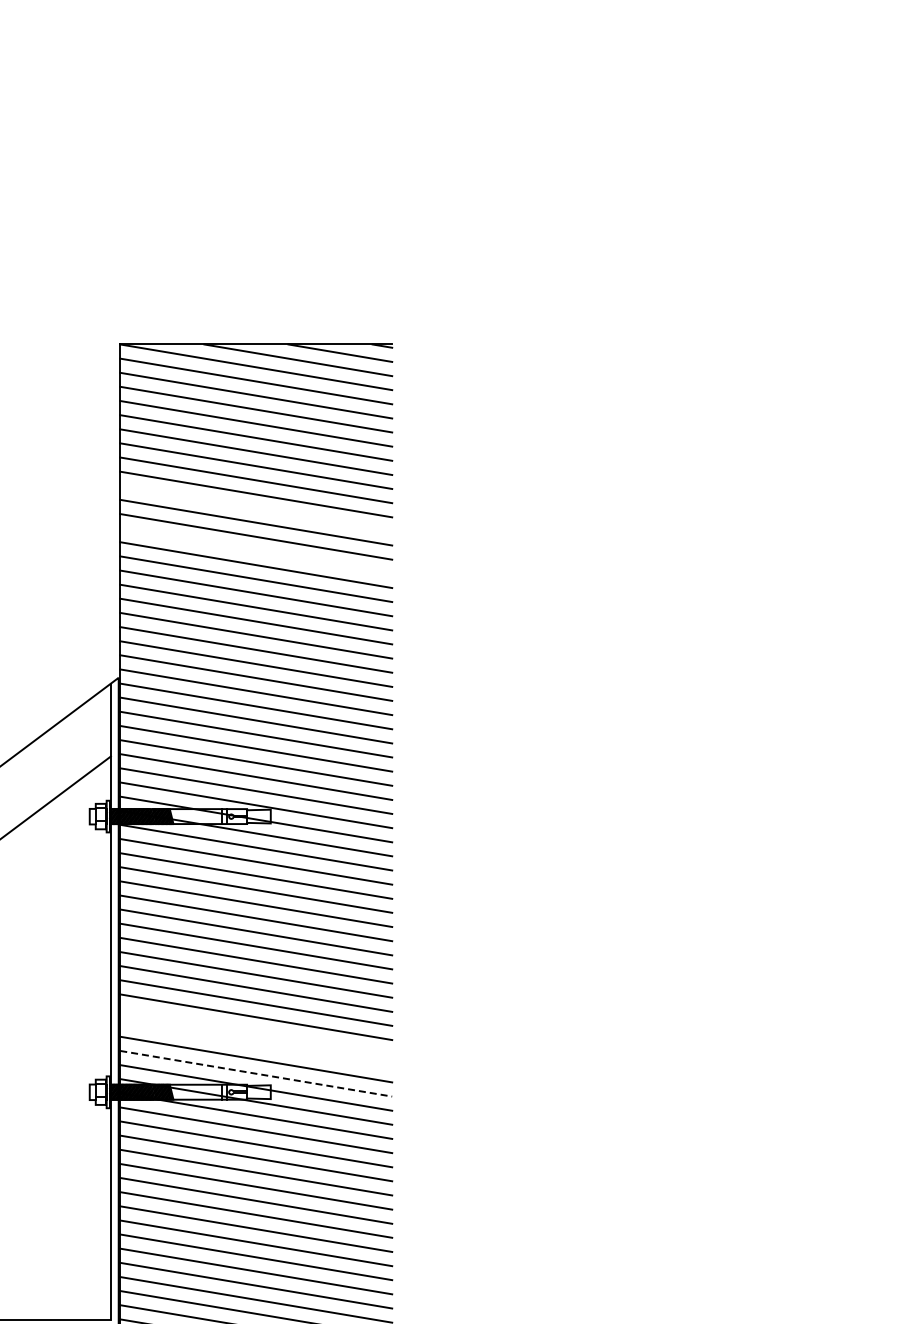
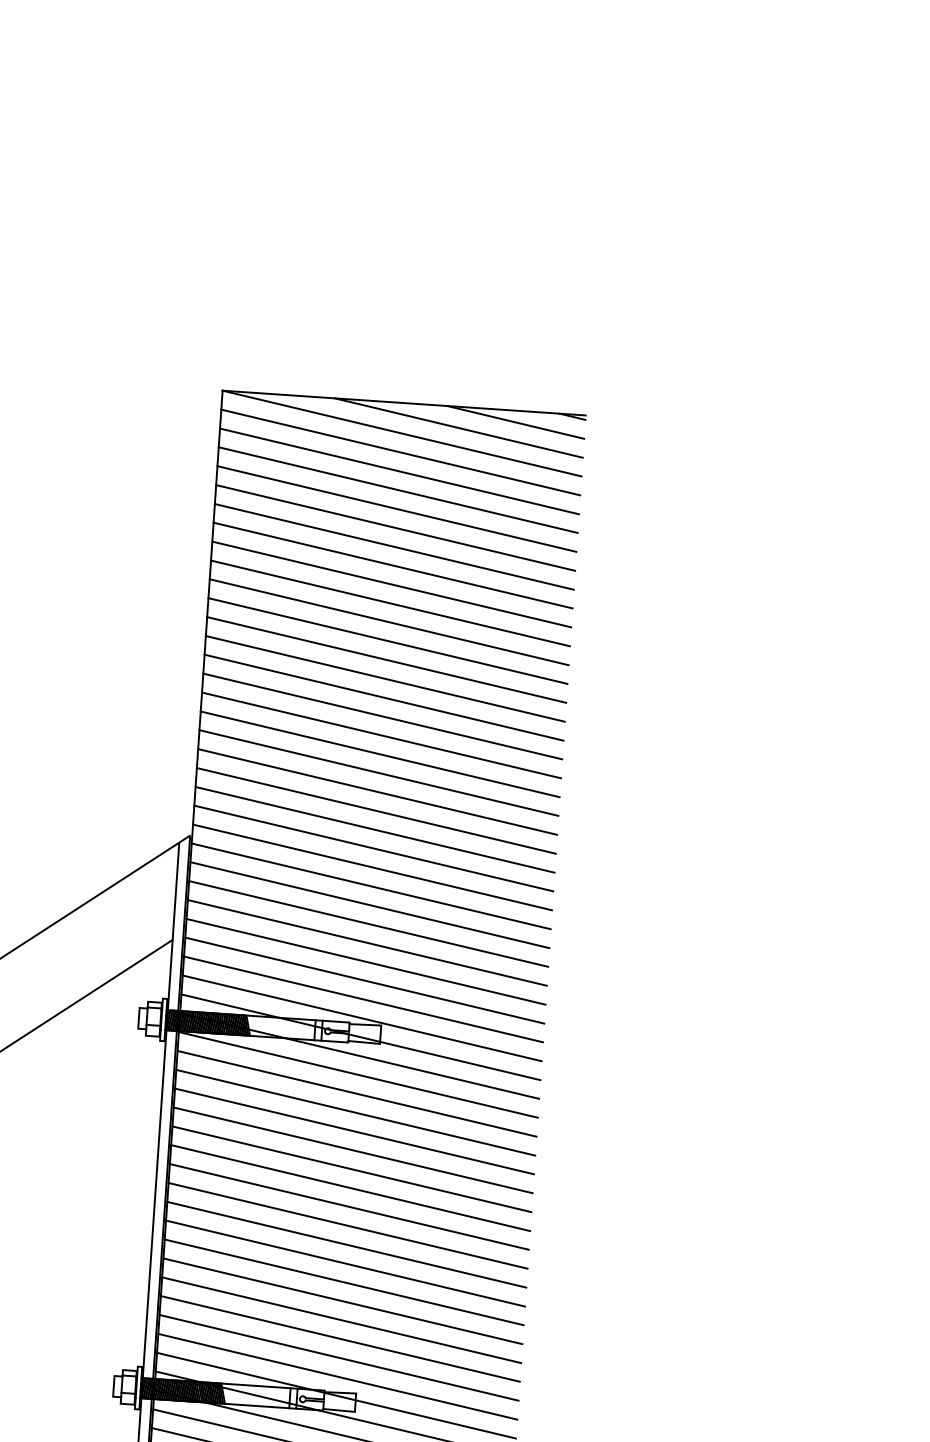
line: (256, 508) -> (389, 622), added
line: (256, 550) -> (385, 678), added
line: (256, 1031) -> (341, 1320), added
line: (256, 1045) -> (340, 1339), added
line: (256, 1073) -> (338, 1376), dashed -> solid

